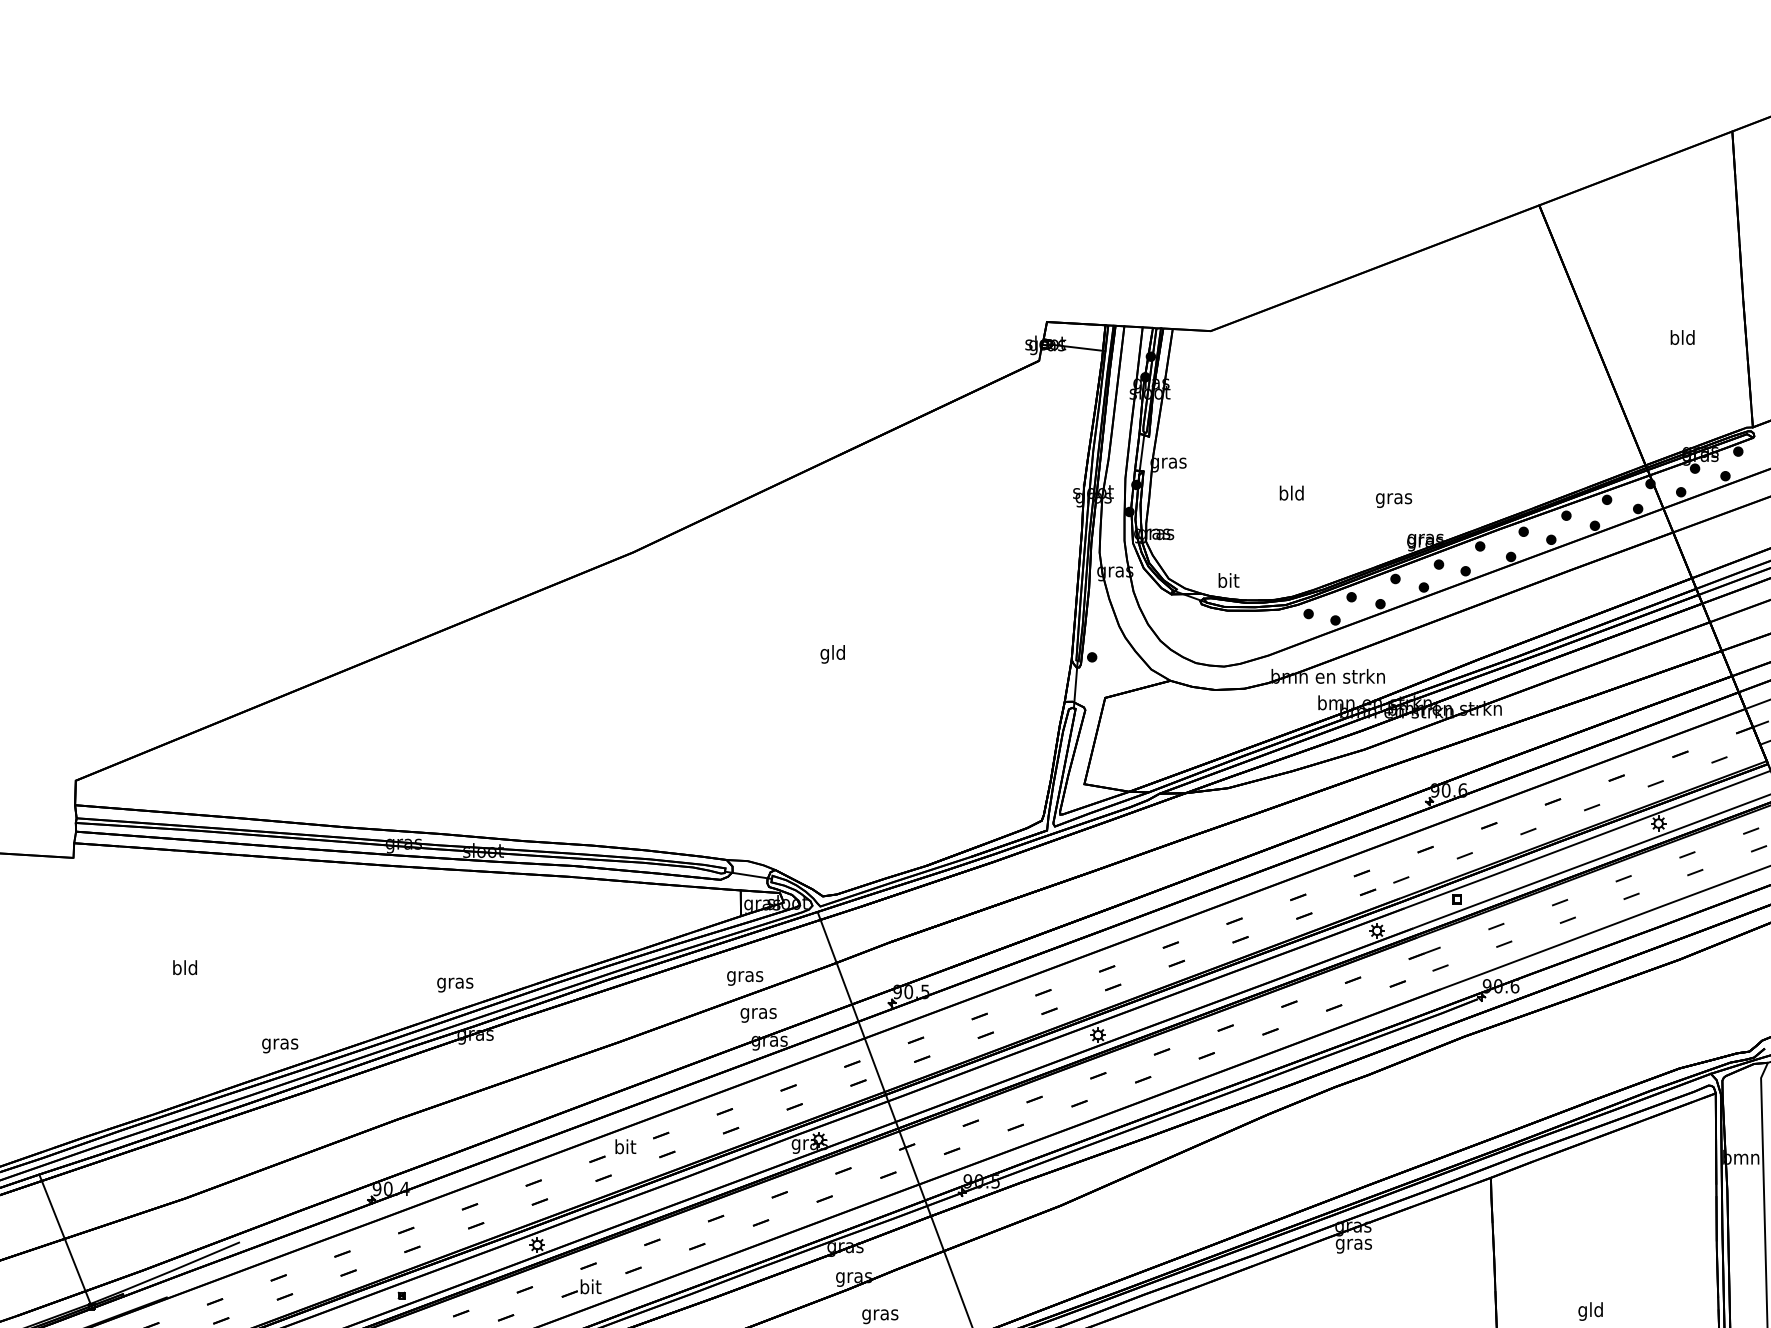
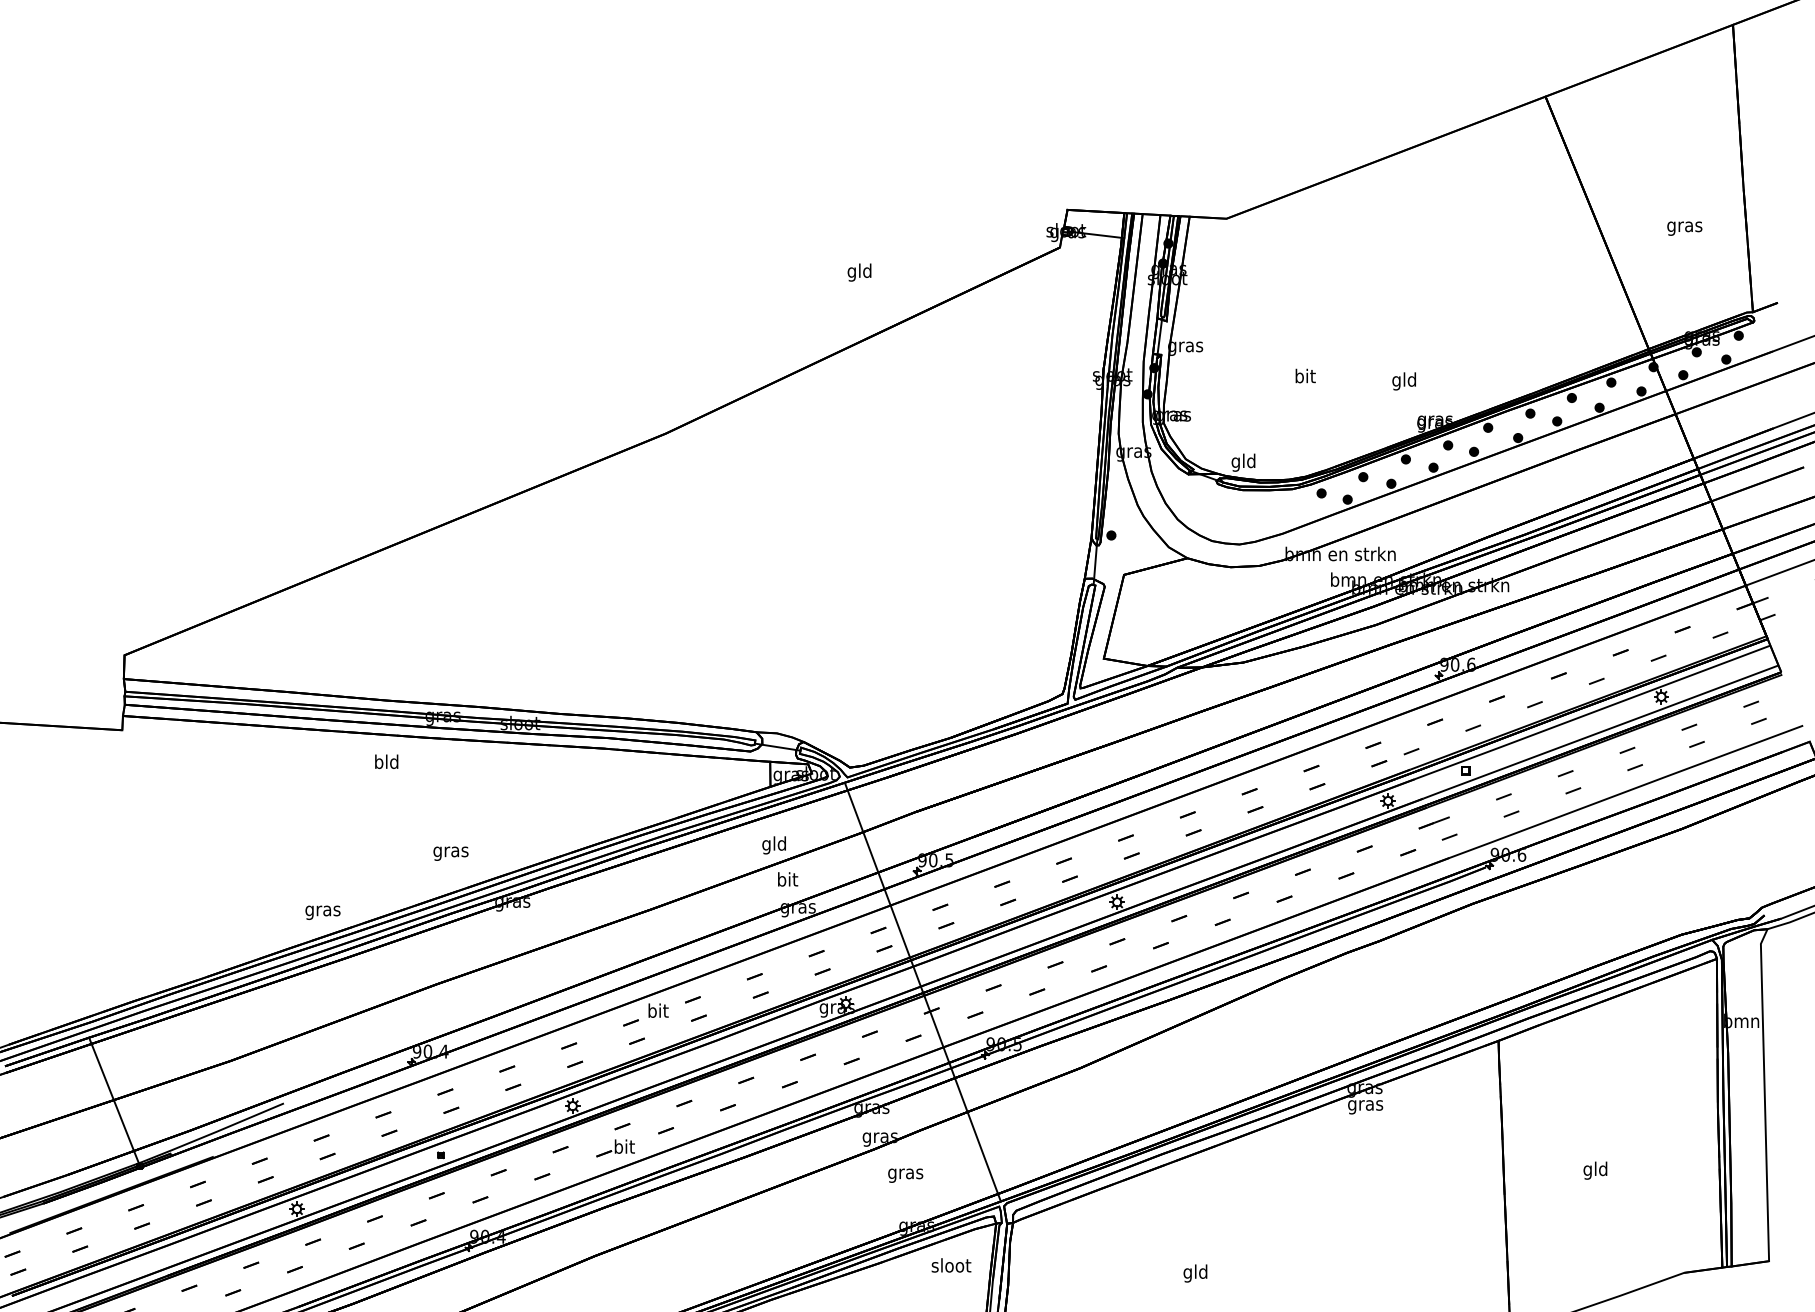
text: (1682, 339) -> (1684, 226), bld -> gras
text: (1291, 492) -> (1304, 375), bld -> bit
text: (1394, 498) -> (1404, 381), gras -> gld
text: (1228, 582) -> (1243, 462), bit -> gld
text: (832, 654) -> (859, 272), moved
text: (184, 967) -> (386, 761), moved
text: (745, 976) -> (774, 845), gras -> gld
text: (454, 984) -> (450, 853), moved
text: (758, 1013) -> (787, 881), gras -> bit

